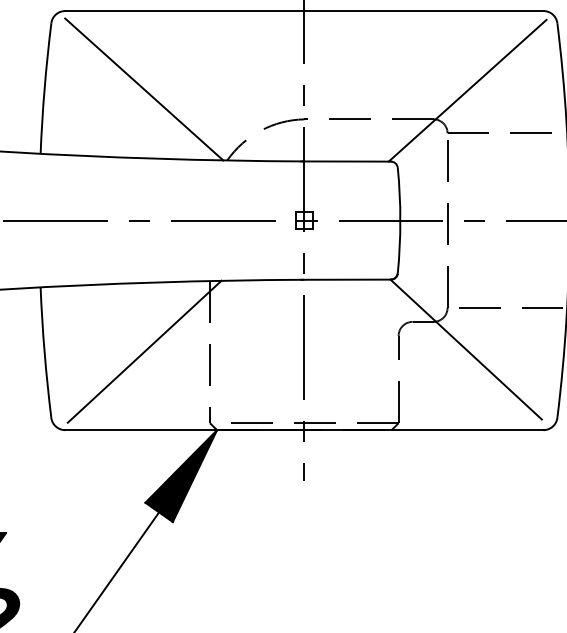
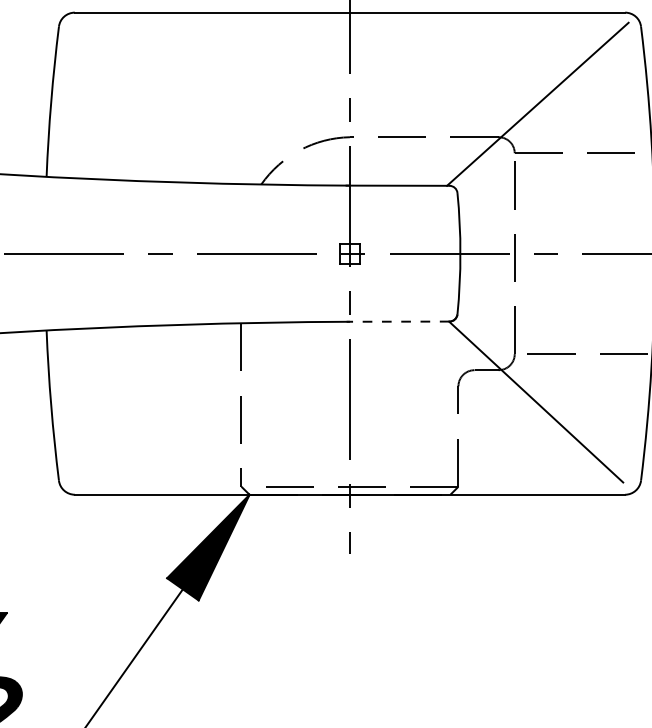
line: (143, 89) -> (165, 102), removed
line: (345, 279) -> (397, 321), solid -> dashed
line: (143, 351) -> (165, 404), removed

